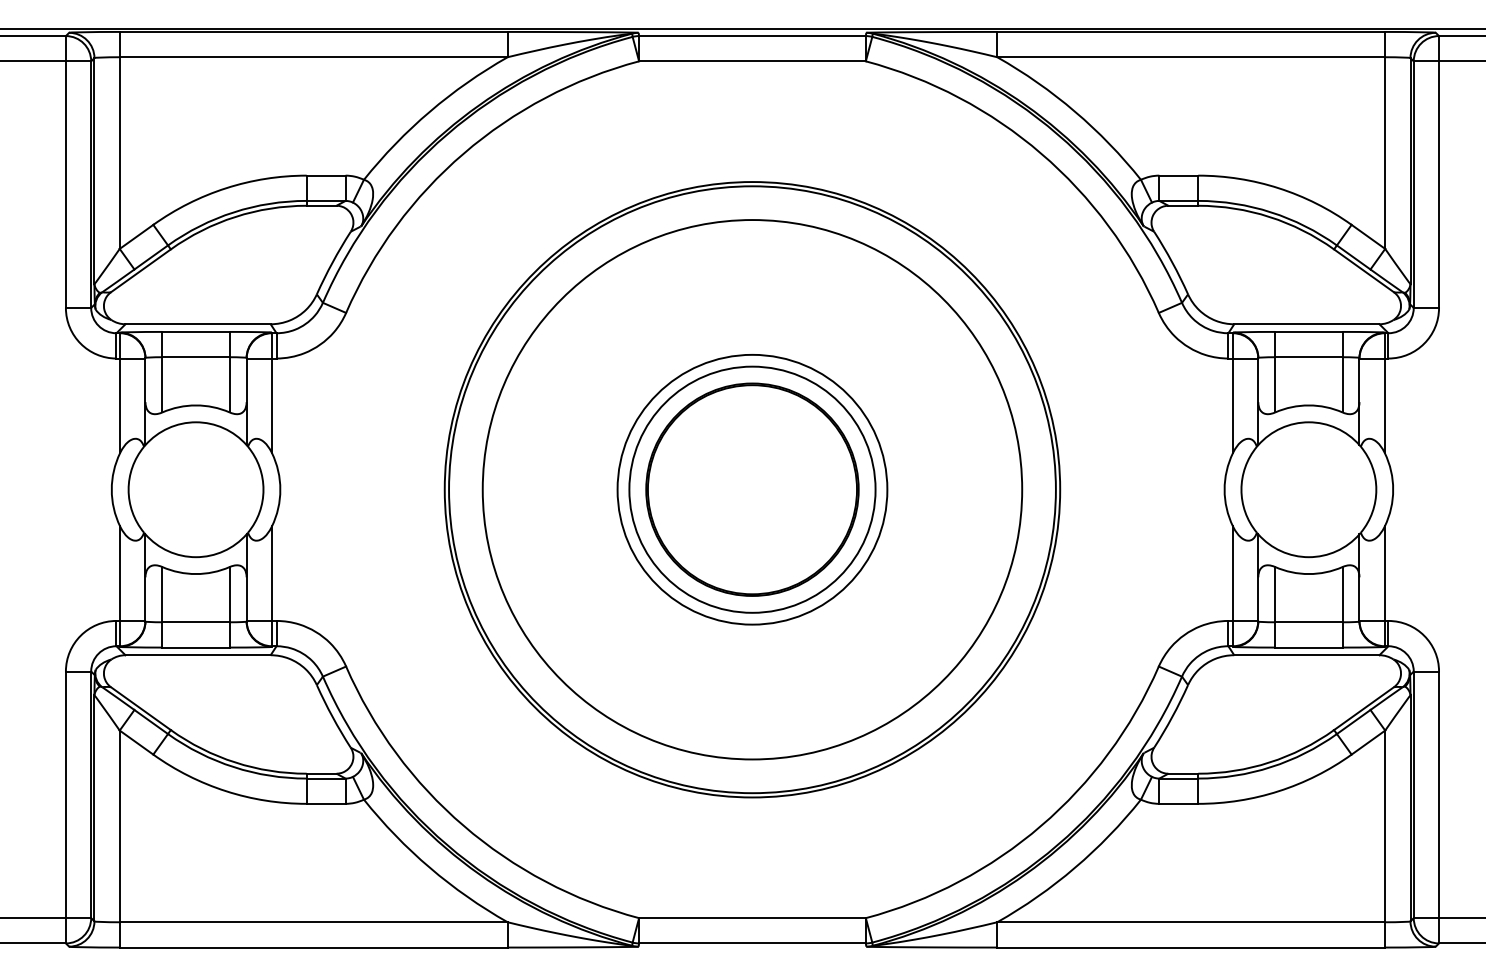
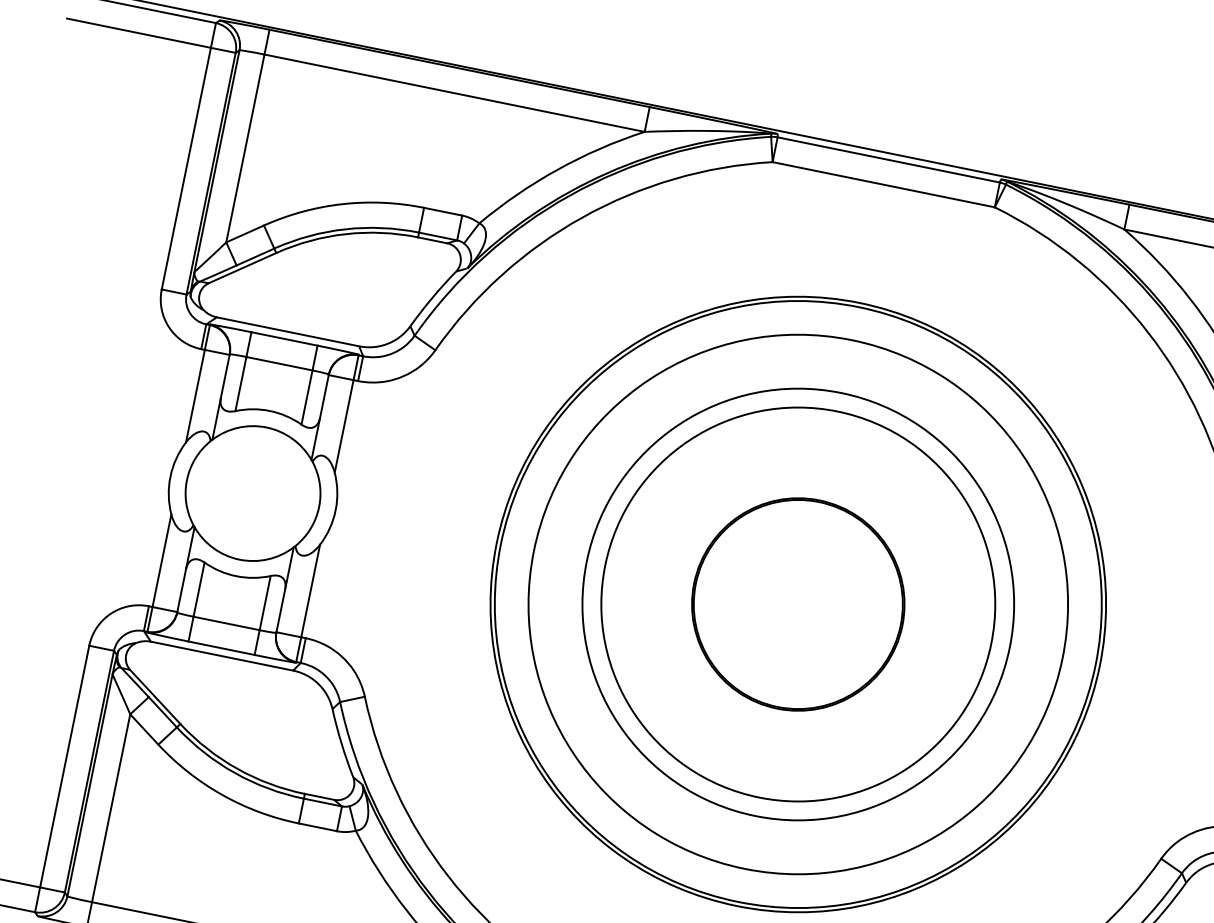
circle: (752, 489) -> (798, 604), size x1.6
circle: (752, 489) -> (798, 604), size x1.6

